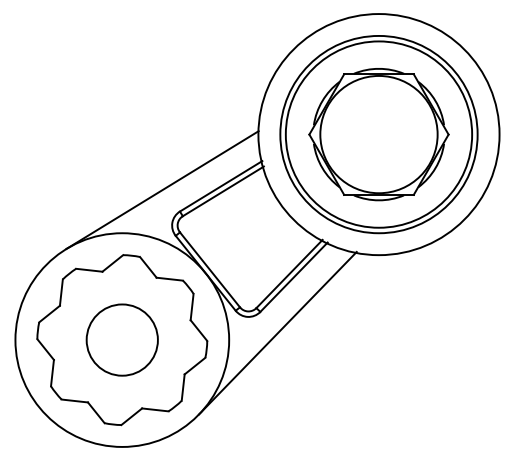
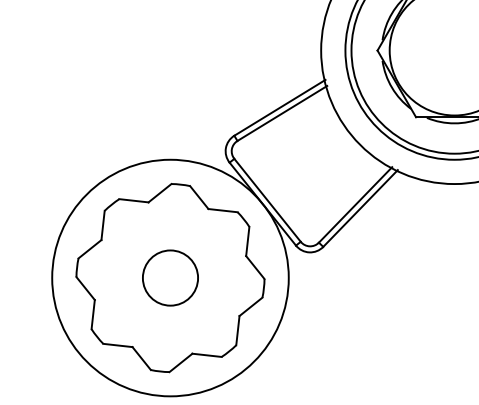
line: (162, 189) -> (214, 111), removed
line: (277, 332) -> (342, 269), removed
circle: (121, 339) -> (169, 277), size x0.7

